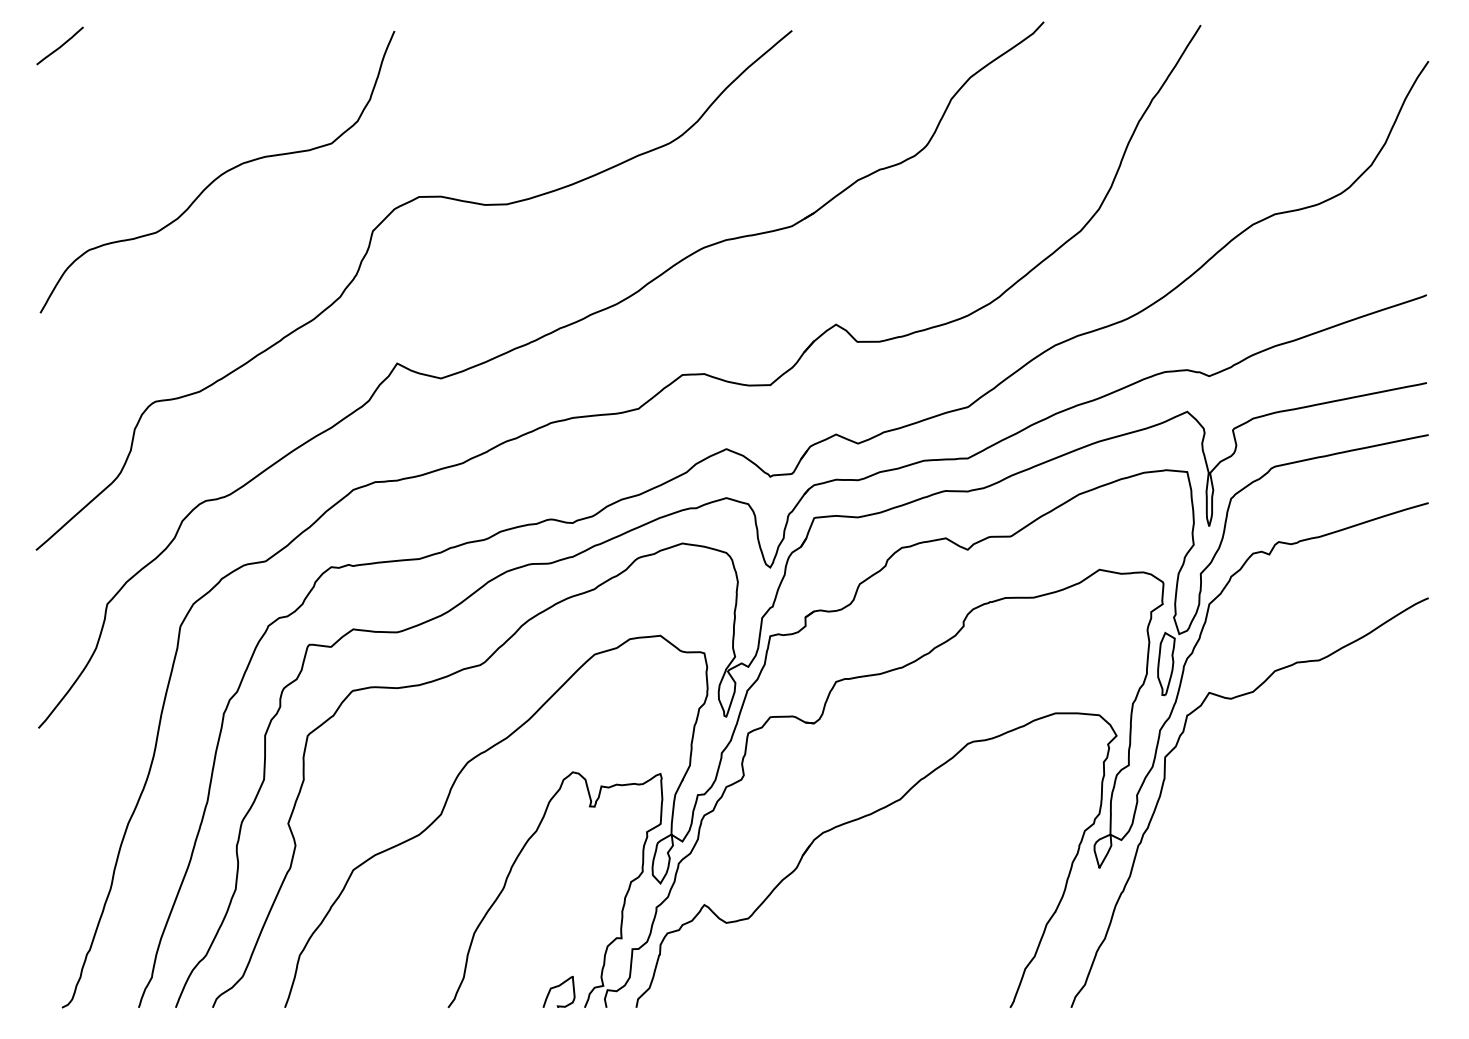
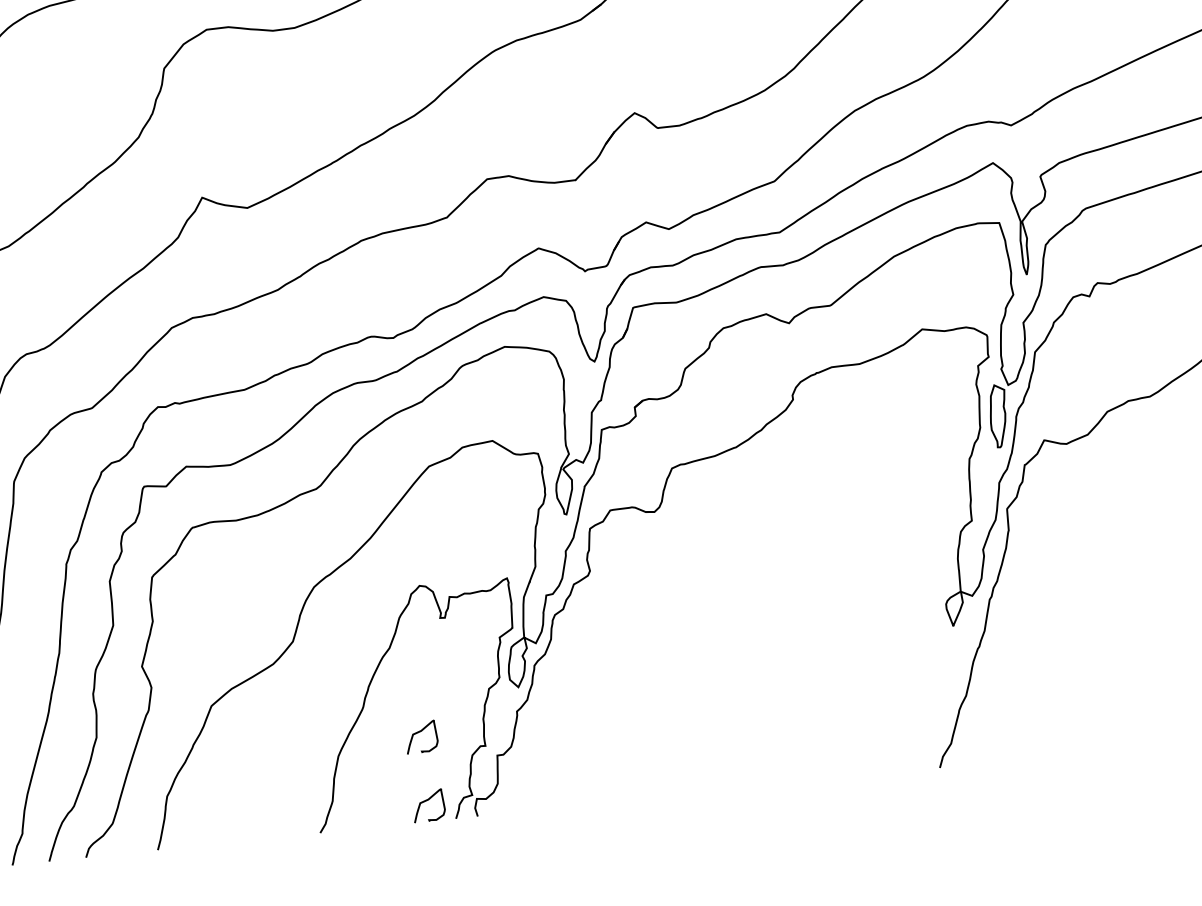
part: (860, 819) -> (710, 602), removed
curve: (557, 918) -> (419, 732), added

